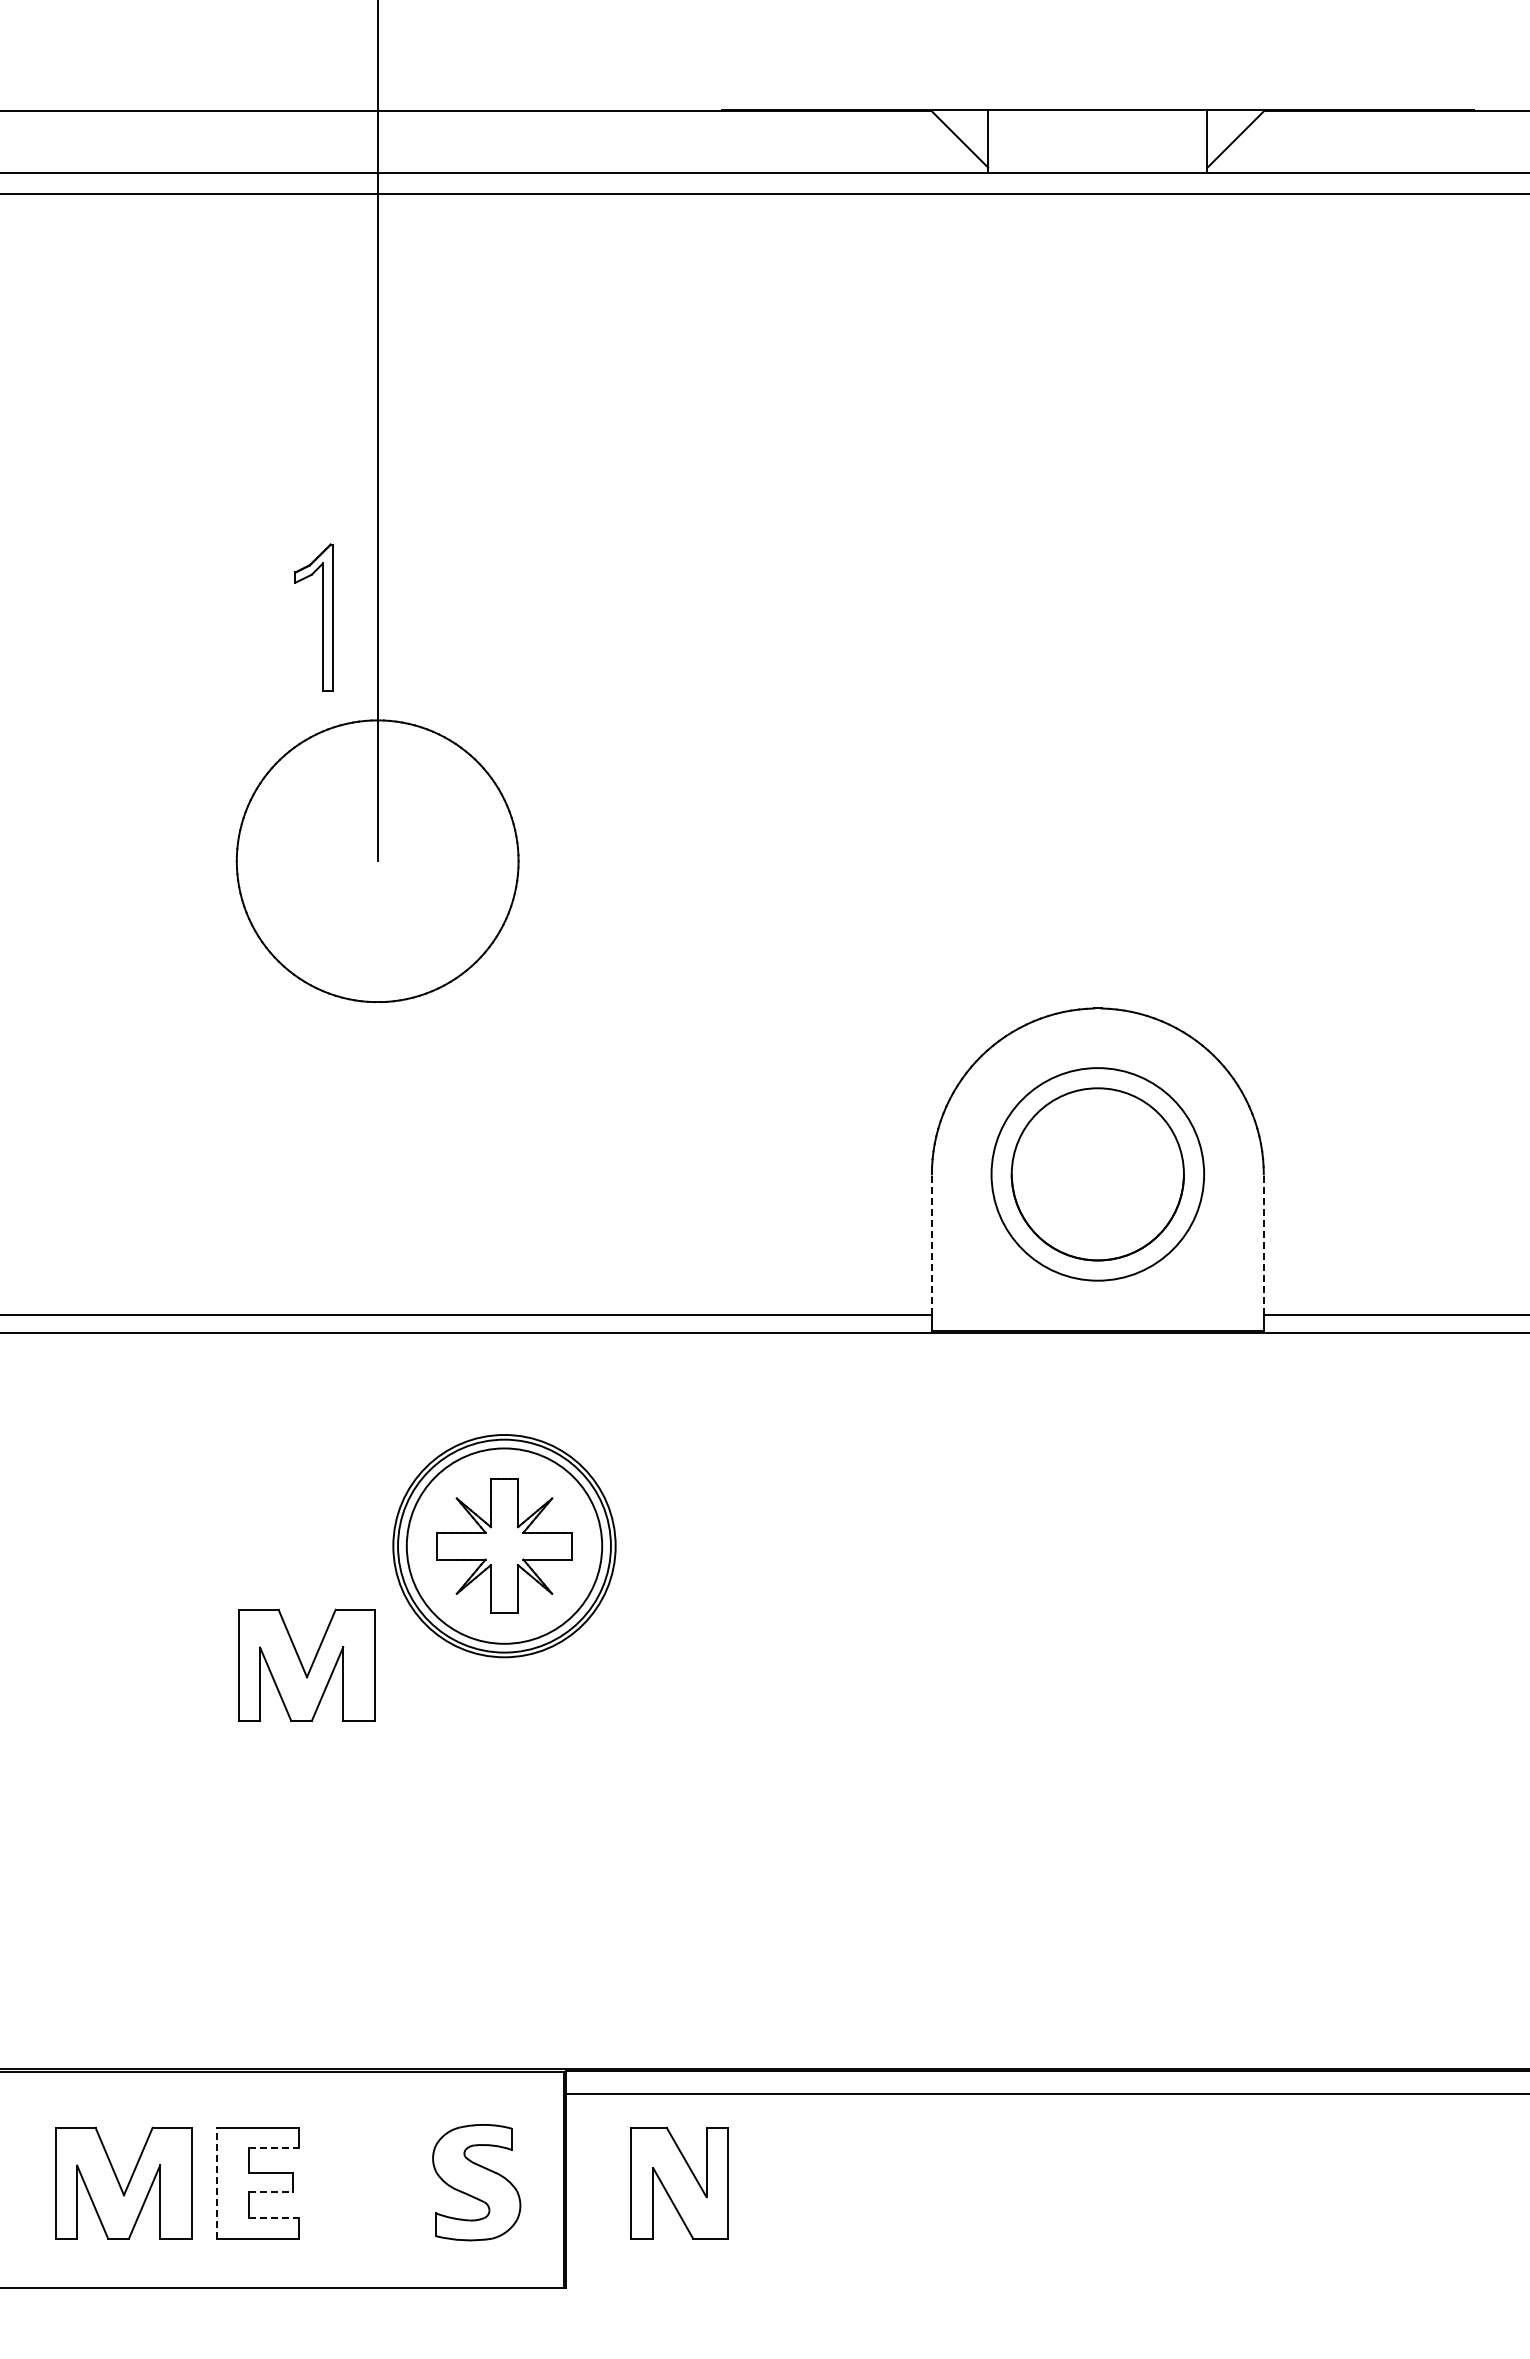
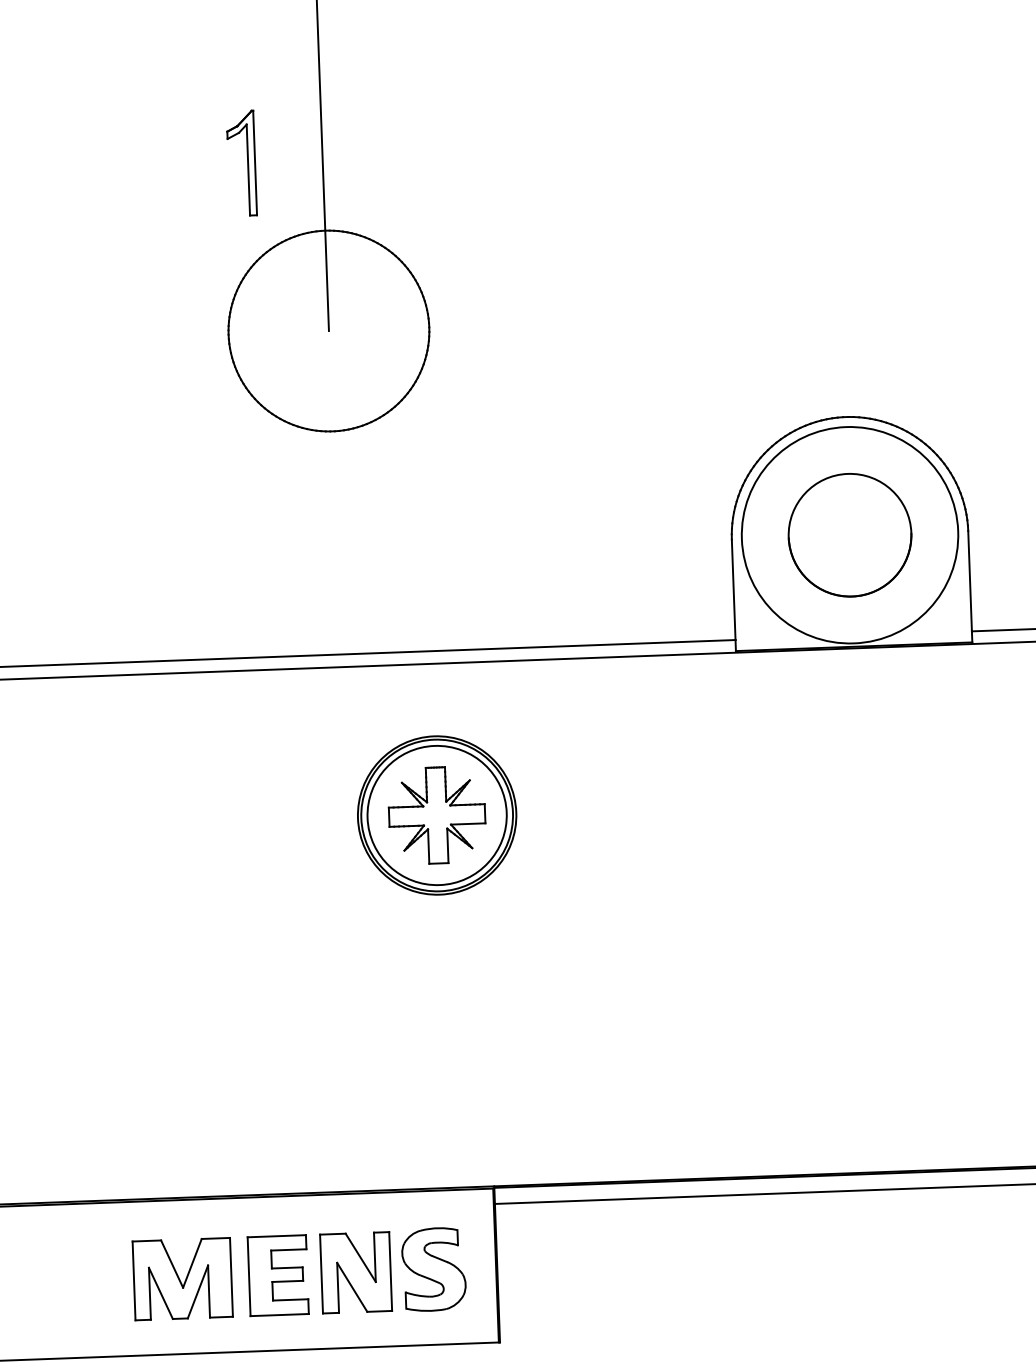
part: (322, 617) -> (247, 163), moved
circle: (1097, 1174) -> (849, 535), size x1.43
line: (931, 1244) -> (733, 589), dashed -> solid
line: (1263, 1244) -> (969, 580), dashed -> solid
part: (306, 1664) -> (299, 904), removed
line: (274, 2147) -> (289, 1249), dashed -> solid
line: (217, 2182) -> (249, 1276), dashed -> solid
part: (679, 2182) -> (356, 1272), moved
line: (271, 2191) -> (288, 1281), dashed -> solid
line: (274, 2217) -> (290, 1299), dashed -> solid

